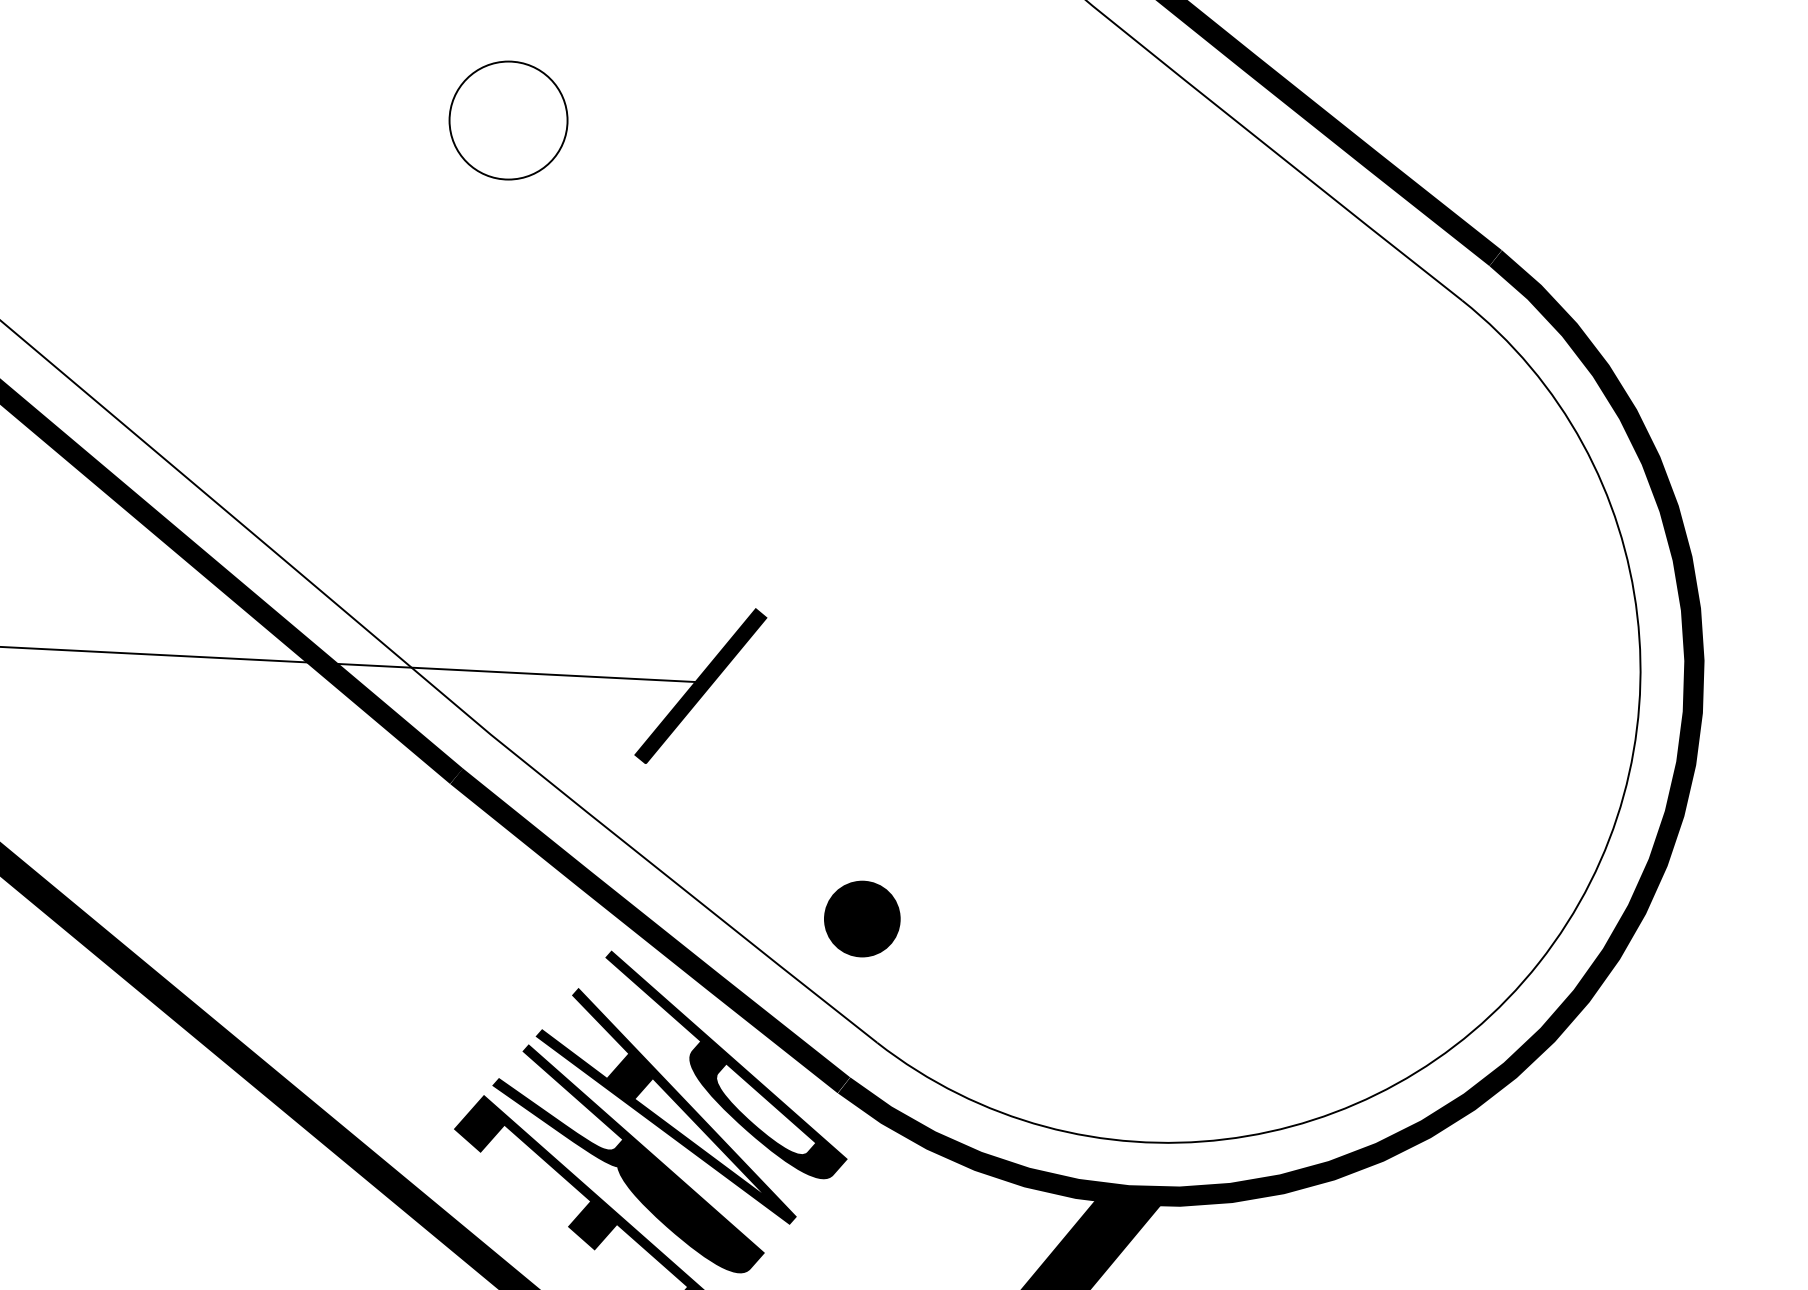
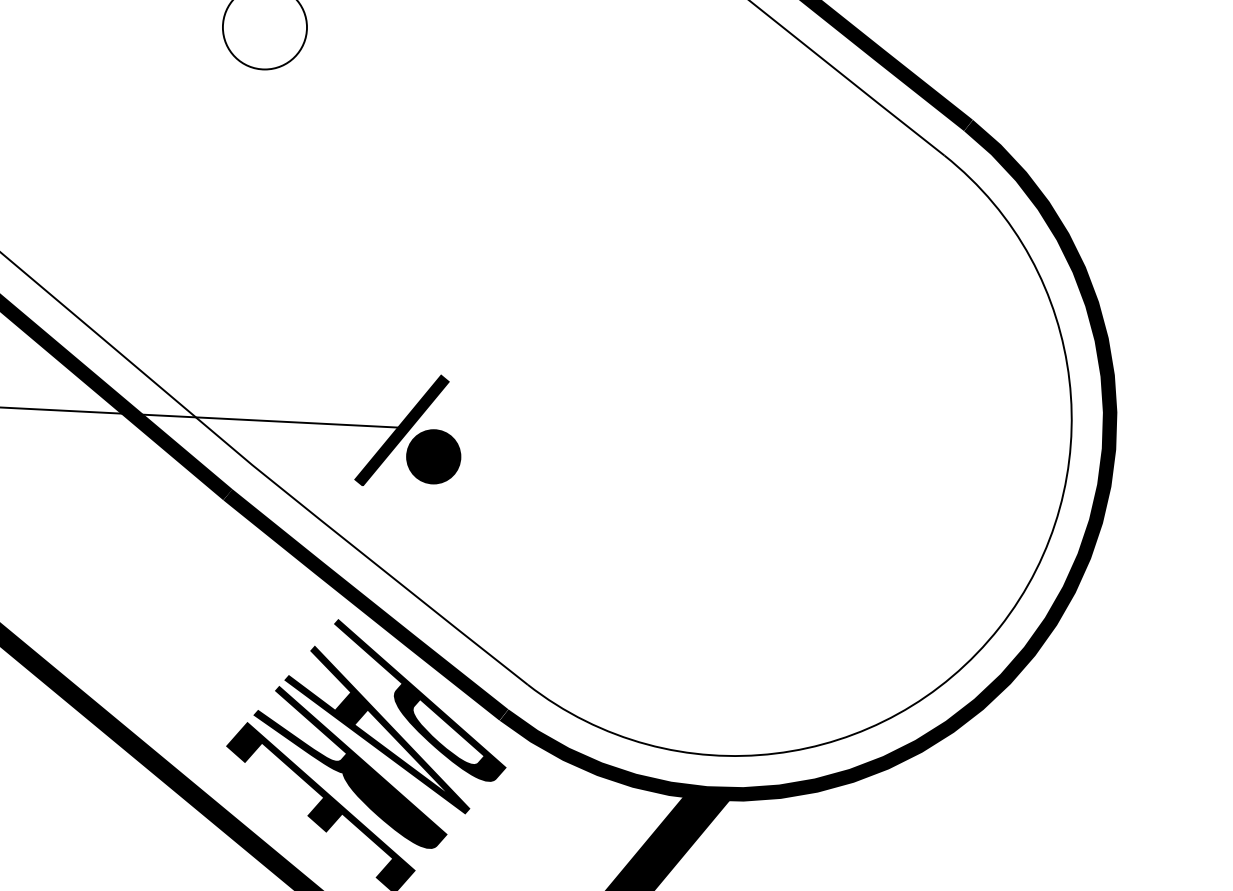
part: (862, 918) -> (433, 456), moved

